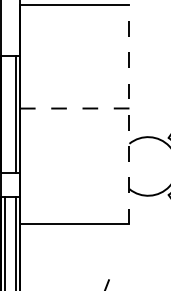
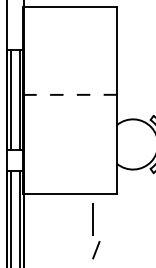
line: (4, 115) -> (10, 100), added
line: (129, 115) -> (117, 100), dashed -> solid
line: (100, 254) -> (92, 219), added

